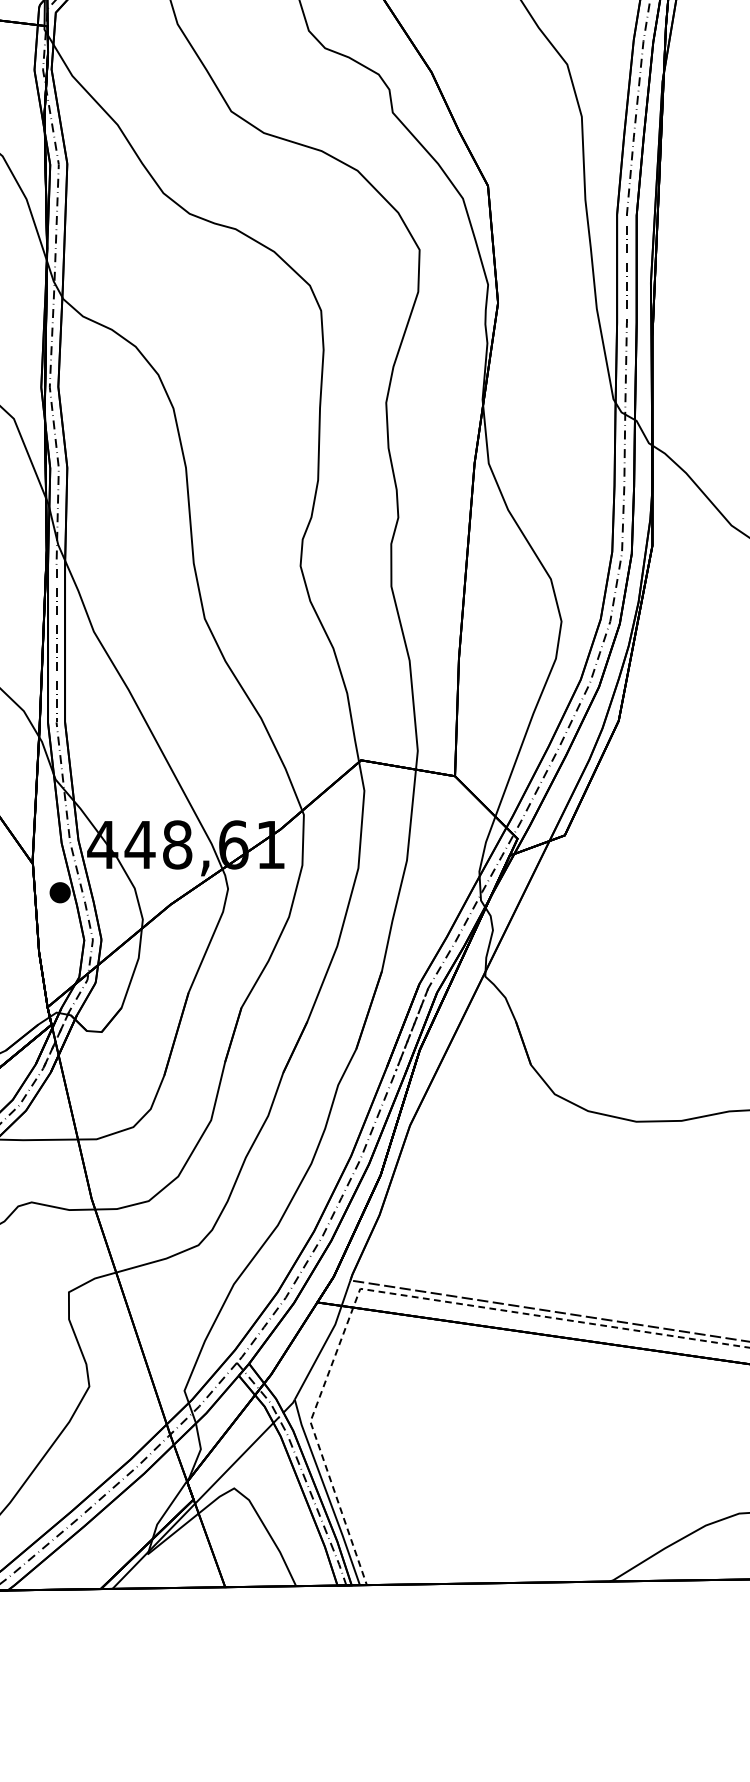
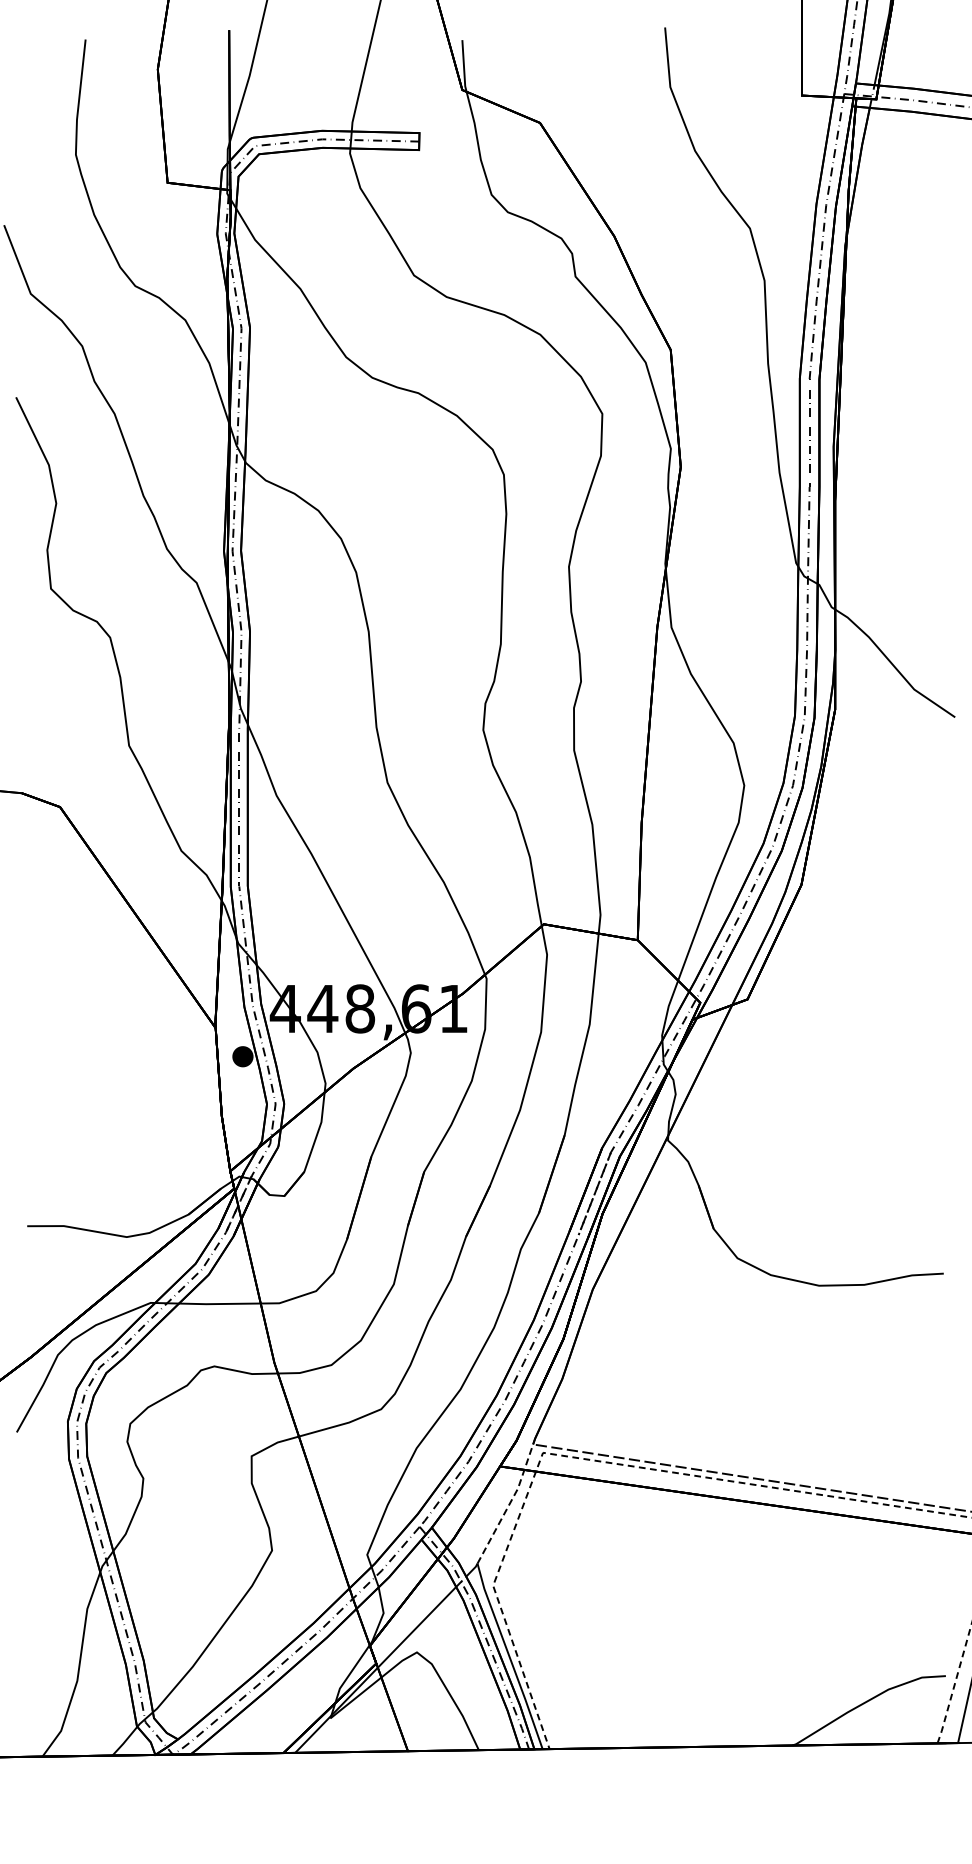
line: (326, 1341) -> (509, 1505), solid -> dashed

